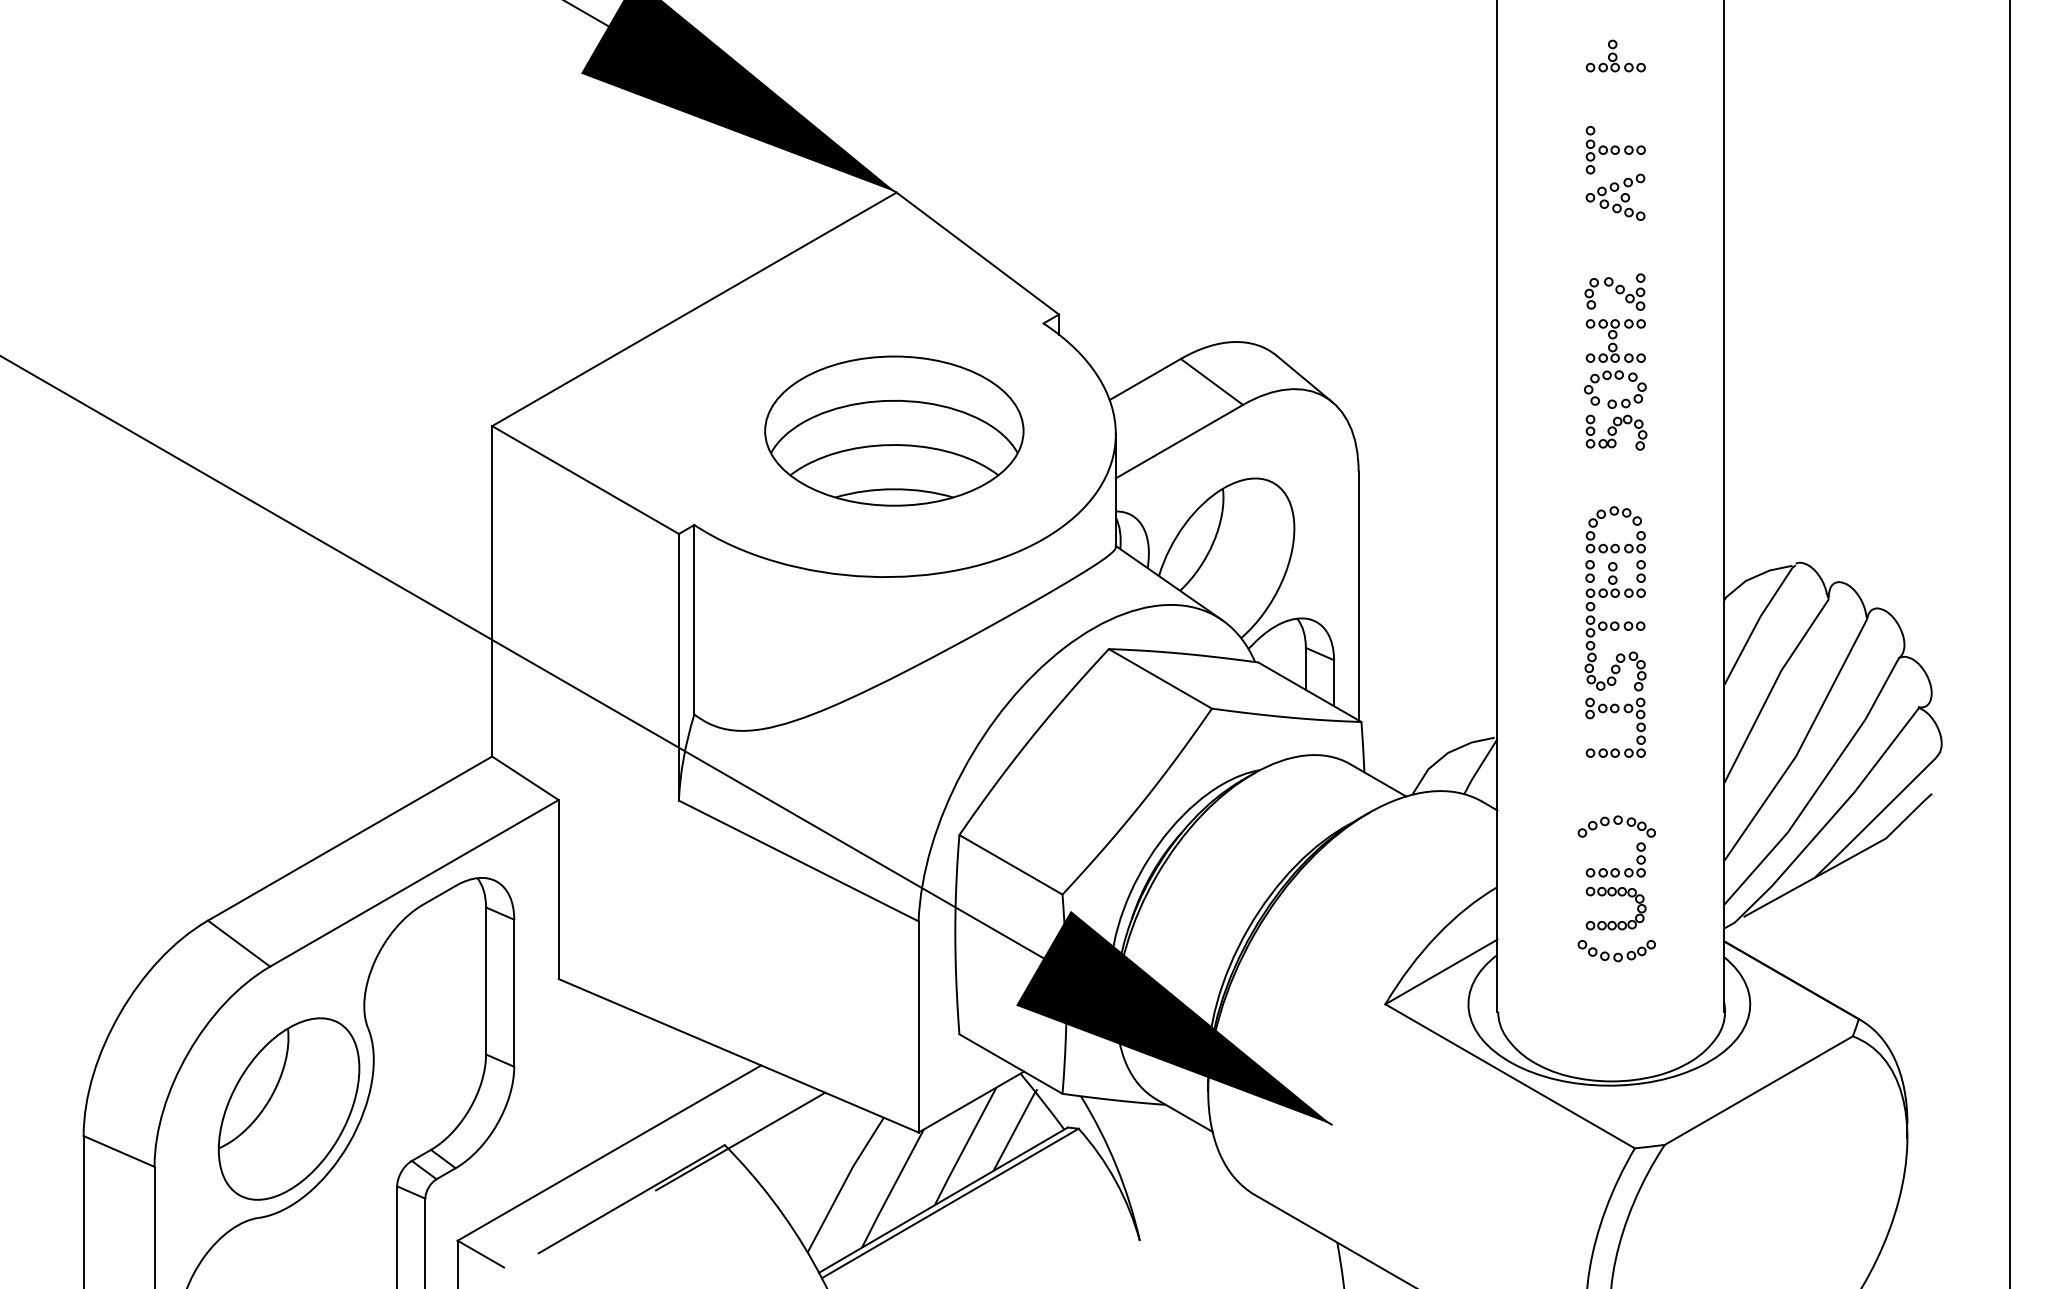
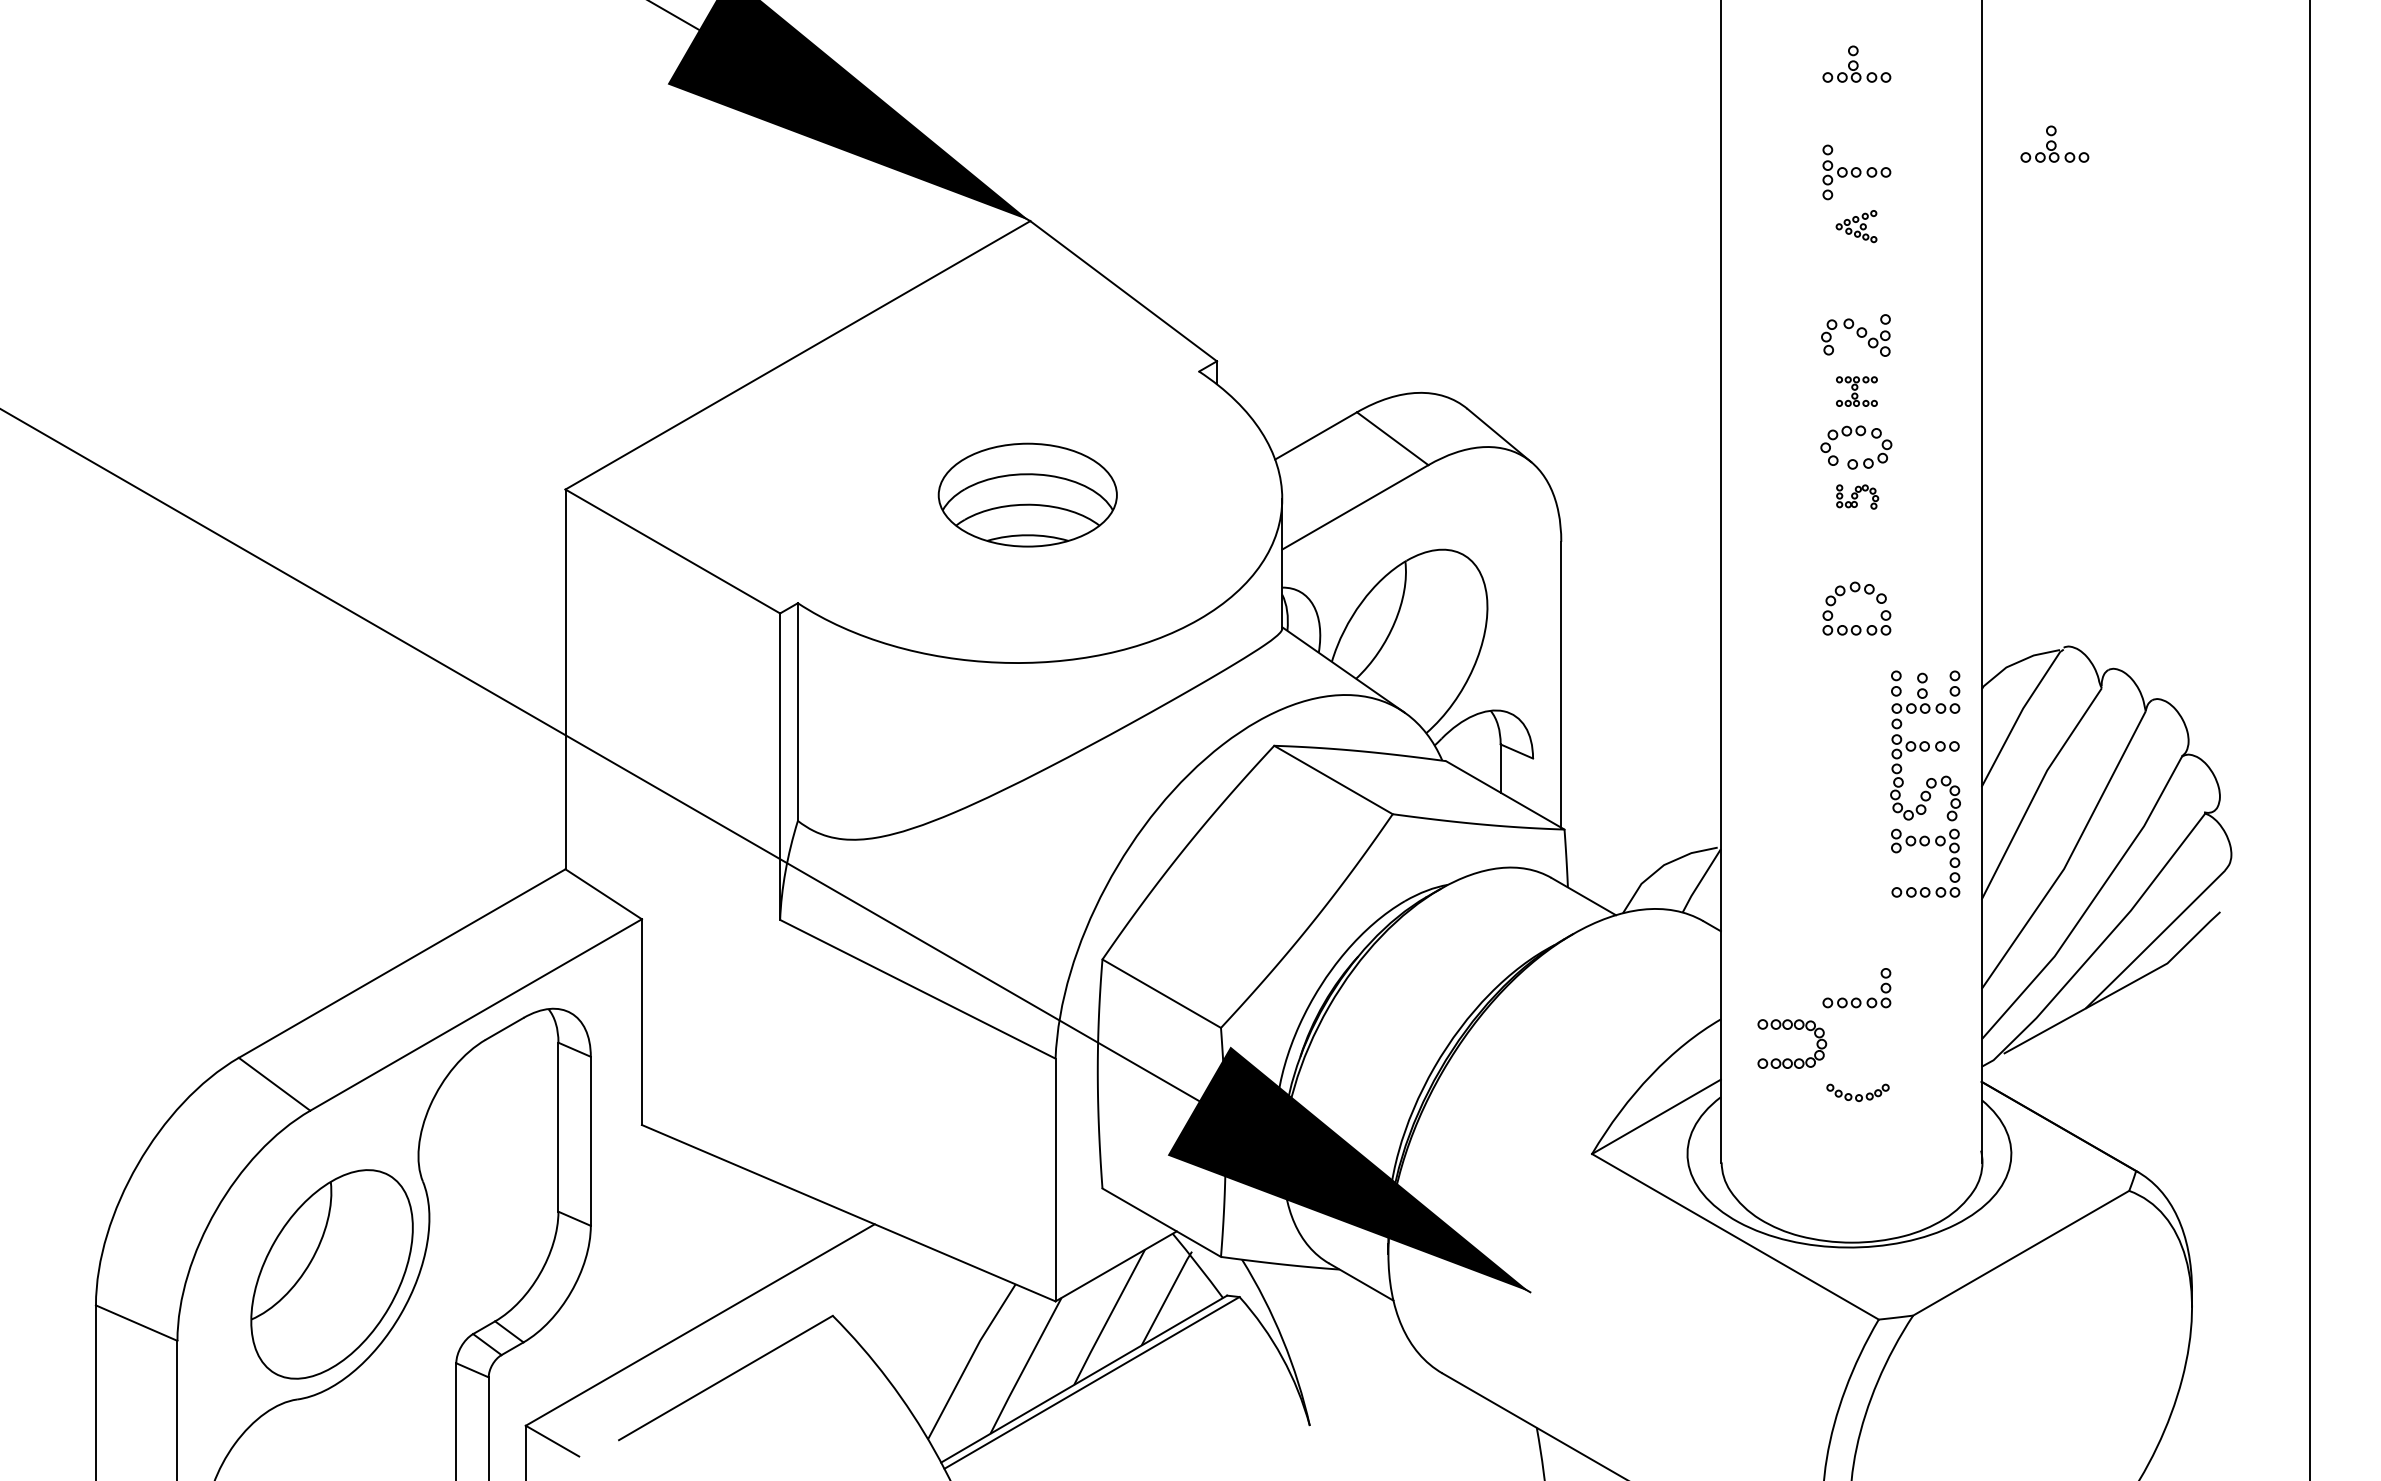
part: (1787, 125) -> (2054, 143), added
part: (1615, 197) -> (1856, 226), size x0.6
part: (1615, 340) -> (1856, 391), size x0.6
part: (894, 430) -> (1027, 494), size x0.6
part: (1616, 432) -> (1857, 496), size x0.6
part: (1615, 658) -> (1925, 783), moved
line: (1334, 682) -> (1533, 784), removed
part: (1616, 826) -> (1857, 949), removed
part: (1614, 895) -> (1790, 1029), moved
part: (1616, 950) -> (1857, 1092), size x0.7
line: (740, 1141) -> (850, 1311), removed

